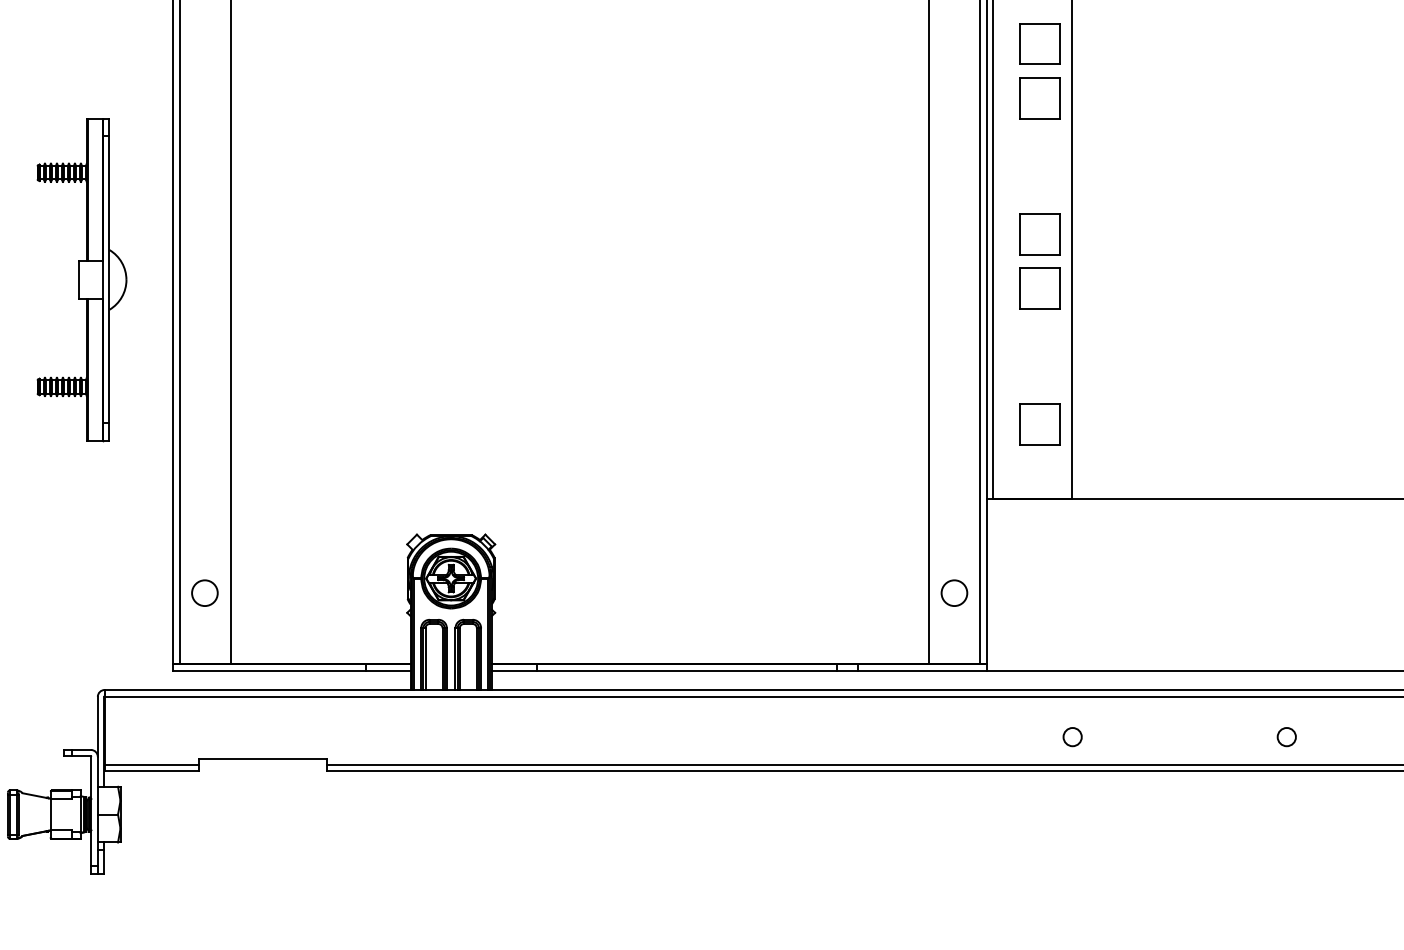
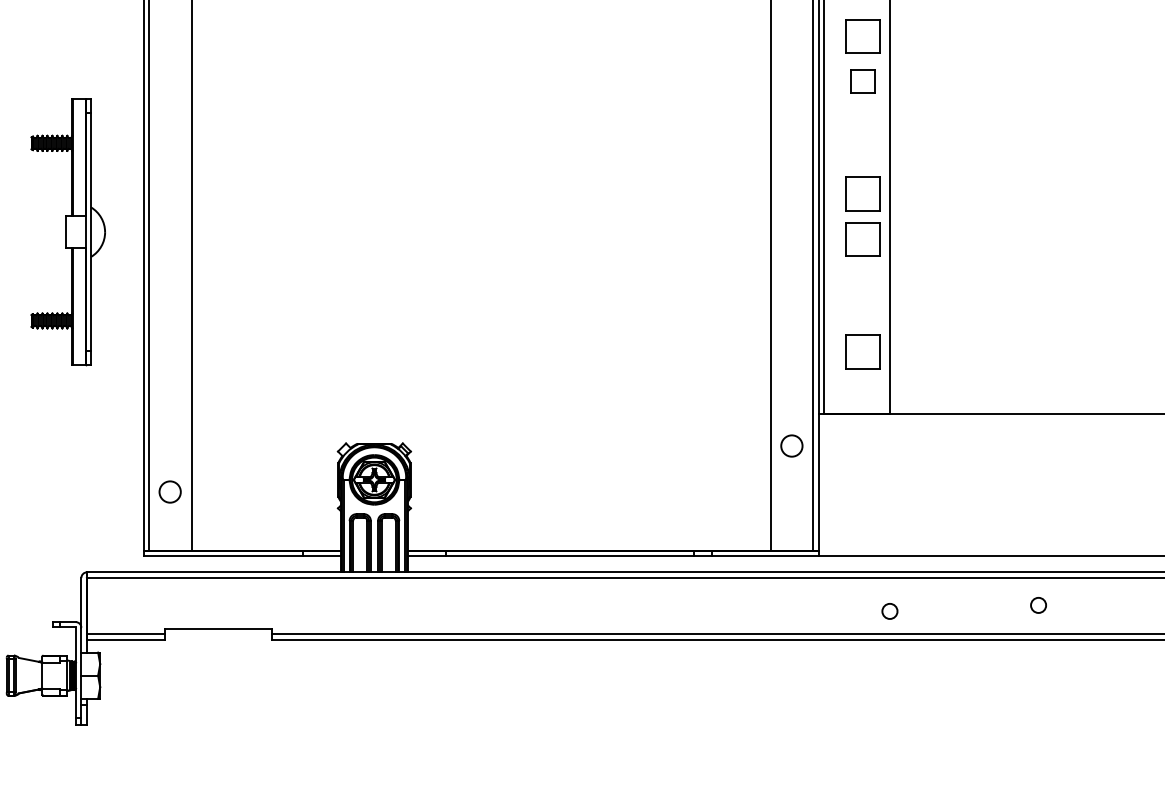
part: (1039, 98) -> (862, 81), size x0.7
circle: (953, 592) -> (791, 445), moved
circle: (1286, 737) -> (1038, 605), moved

